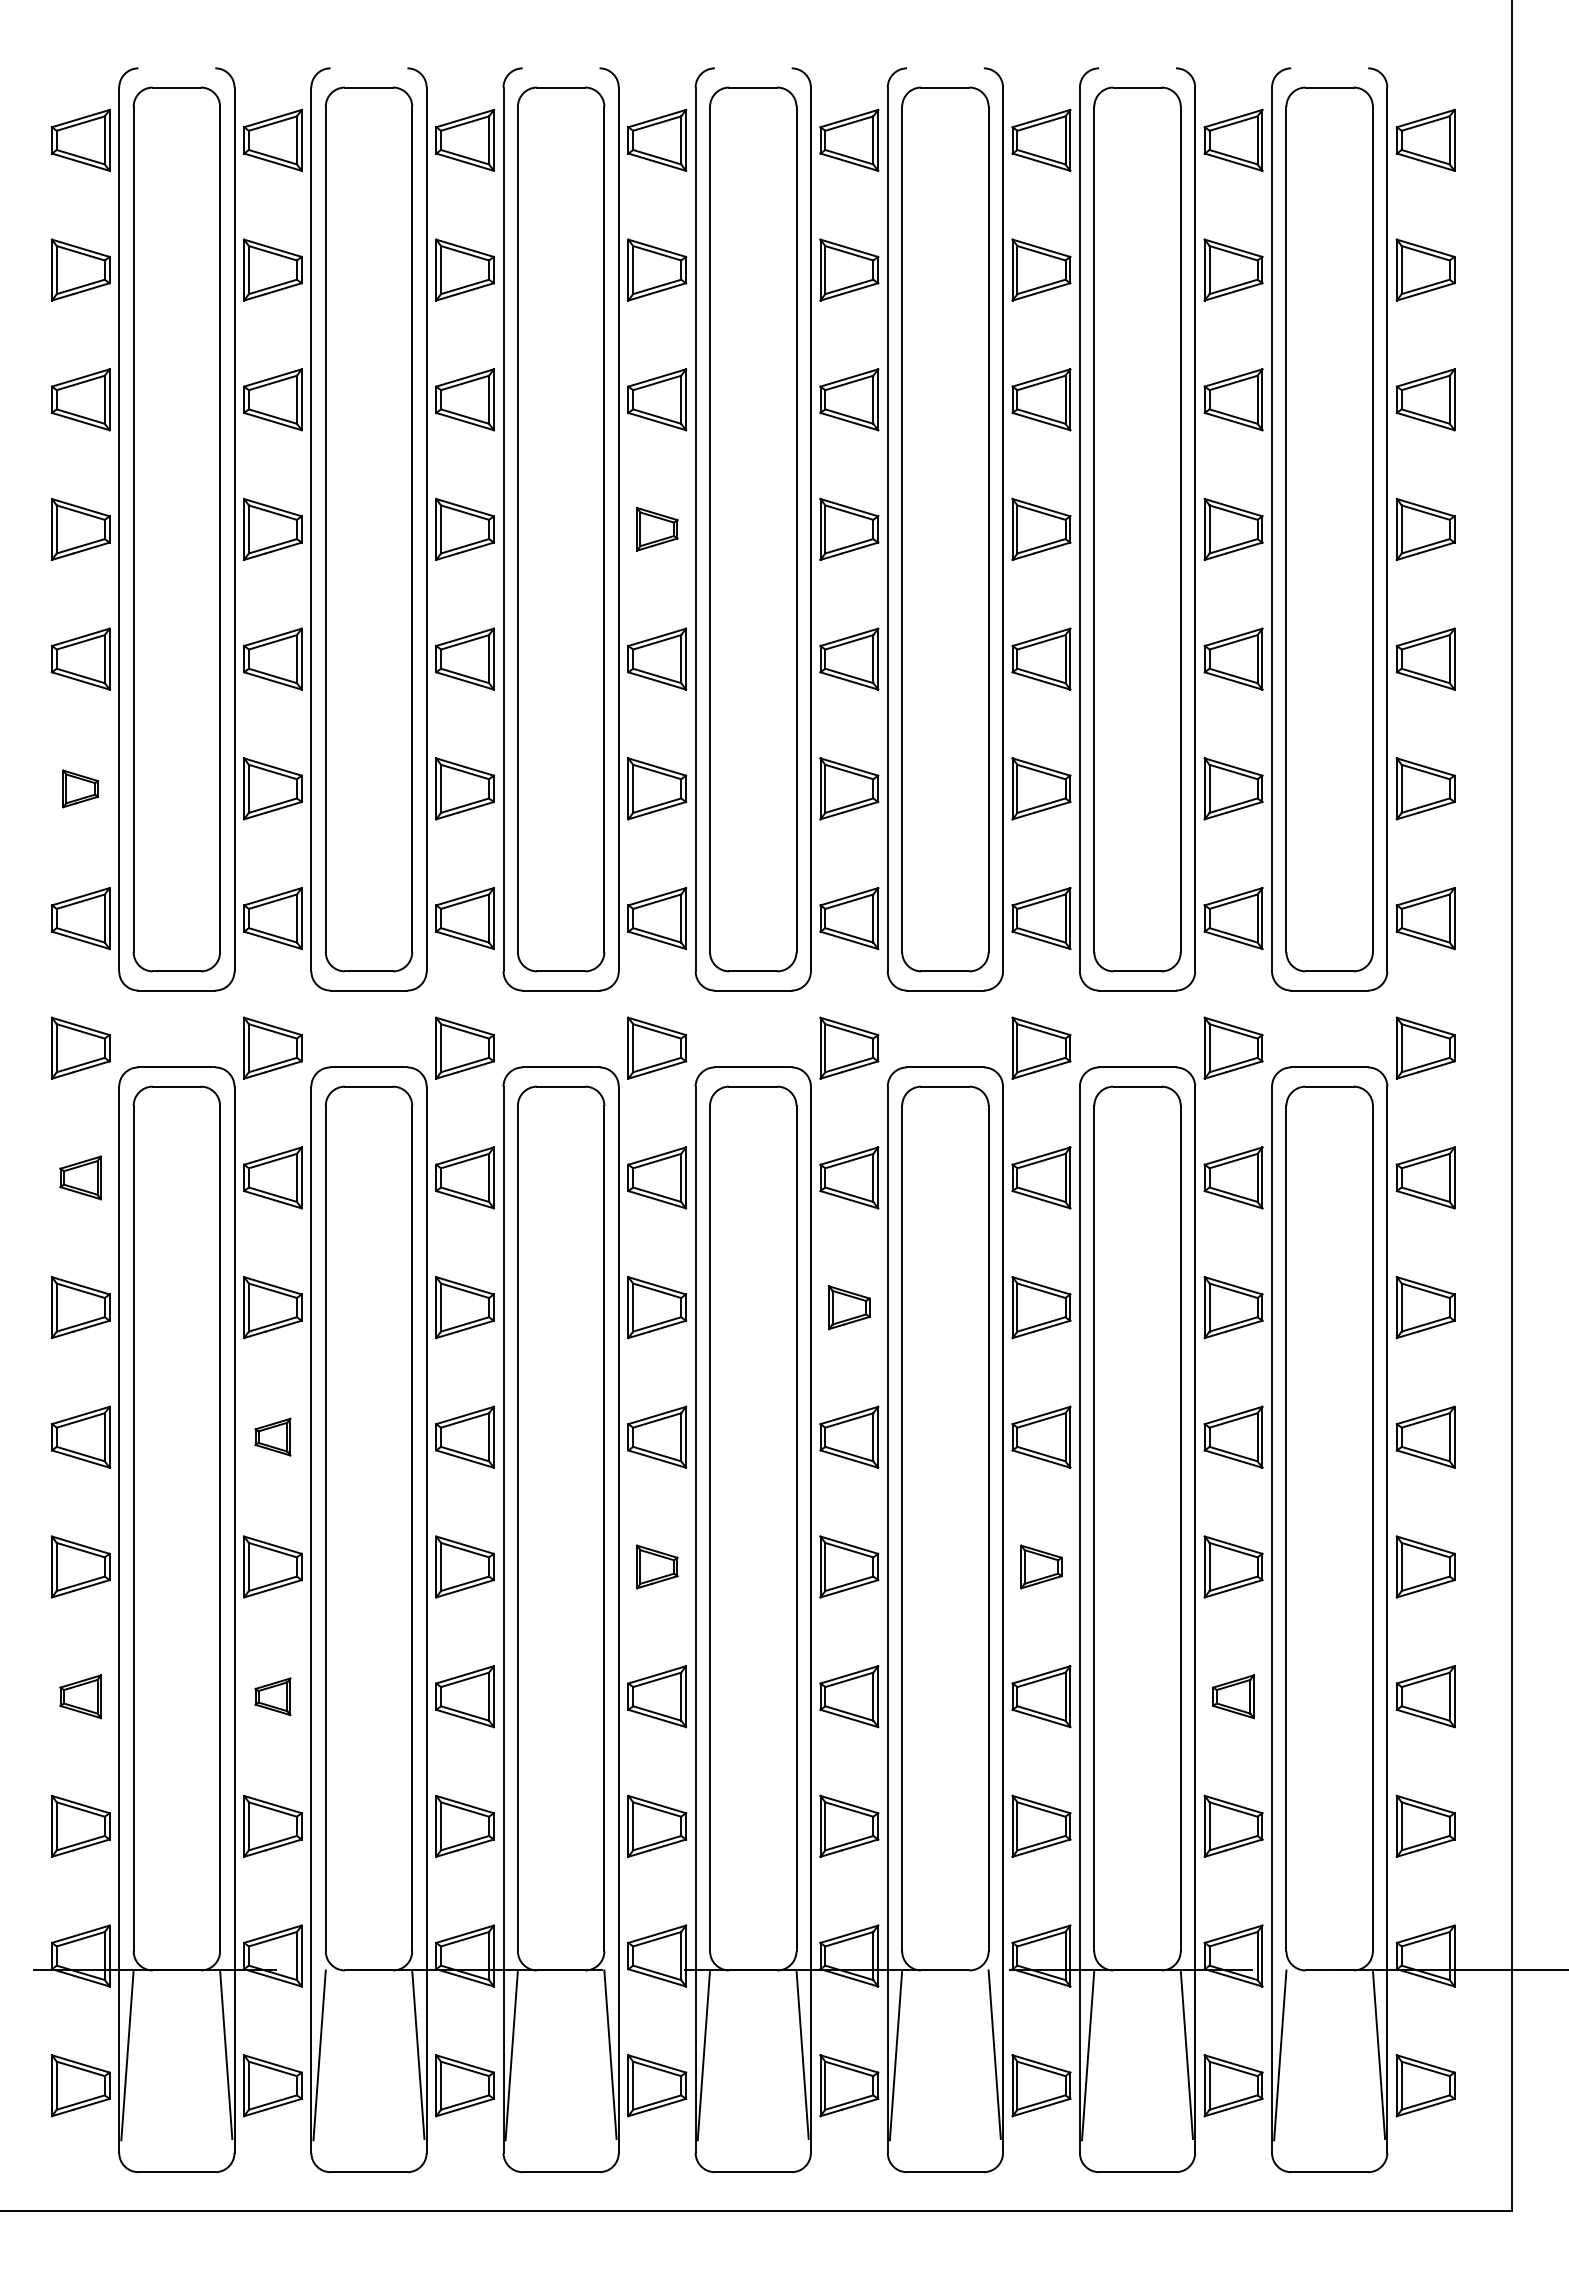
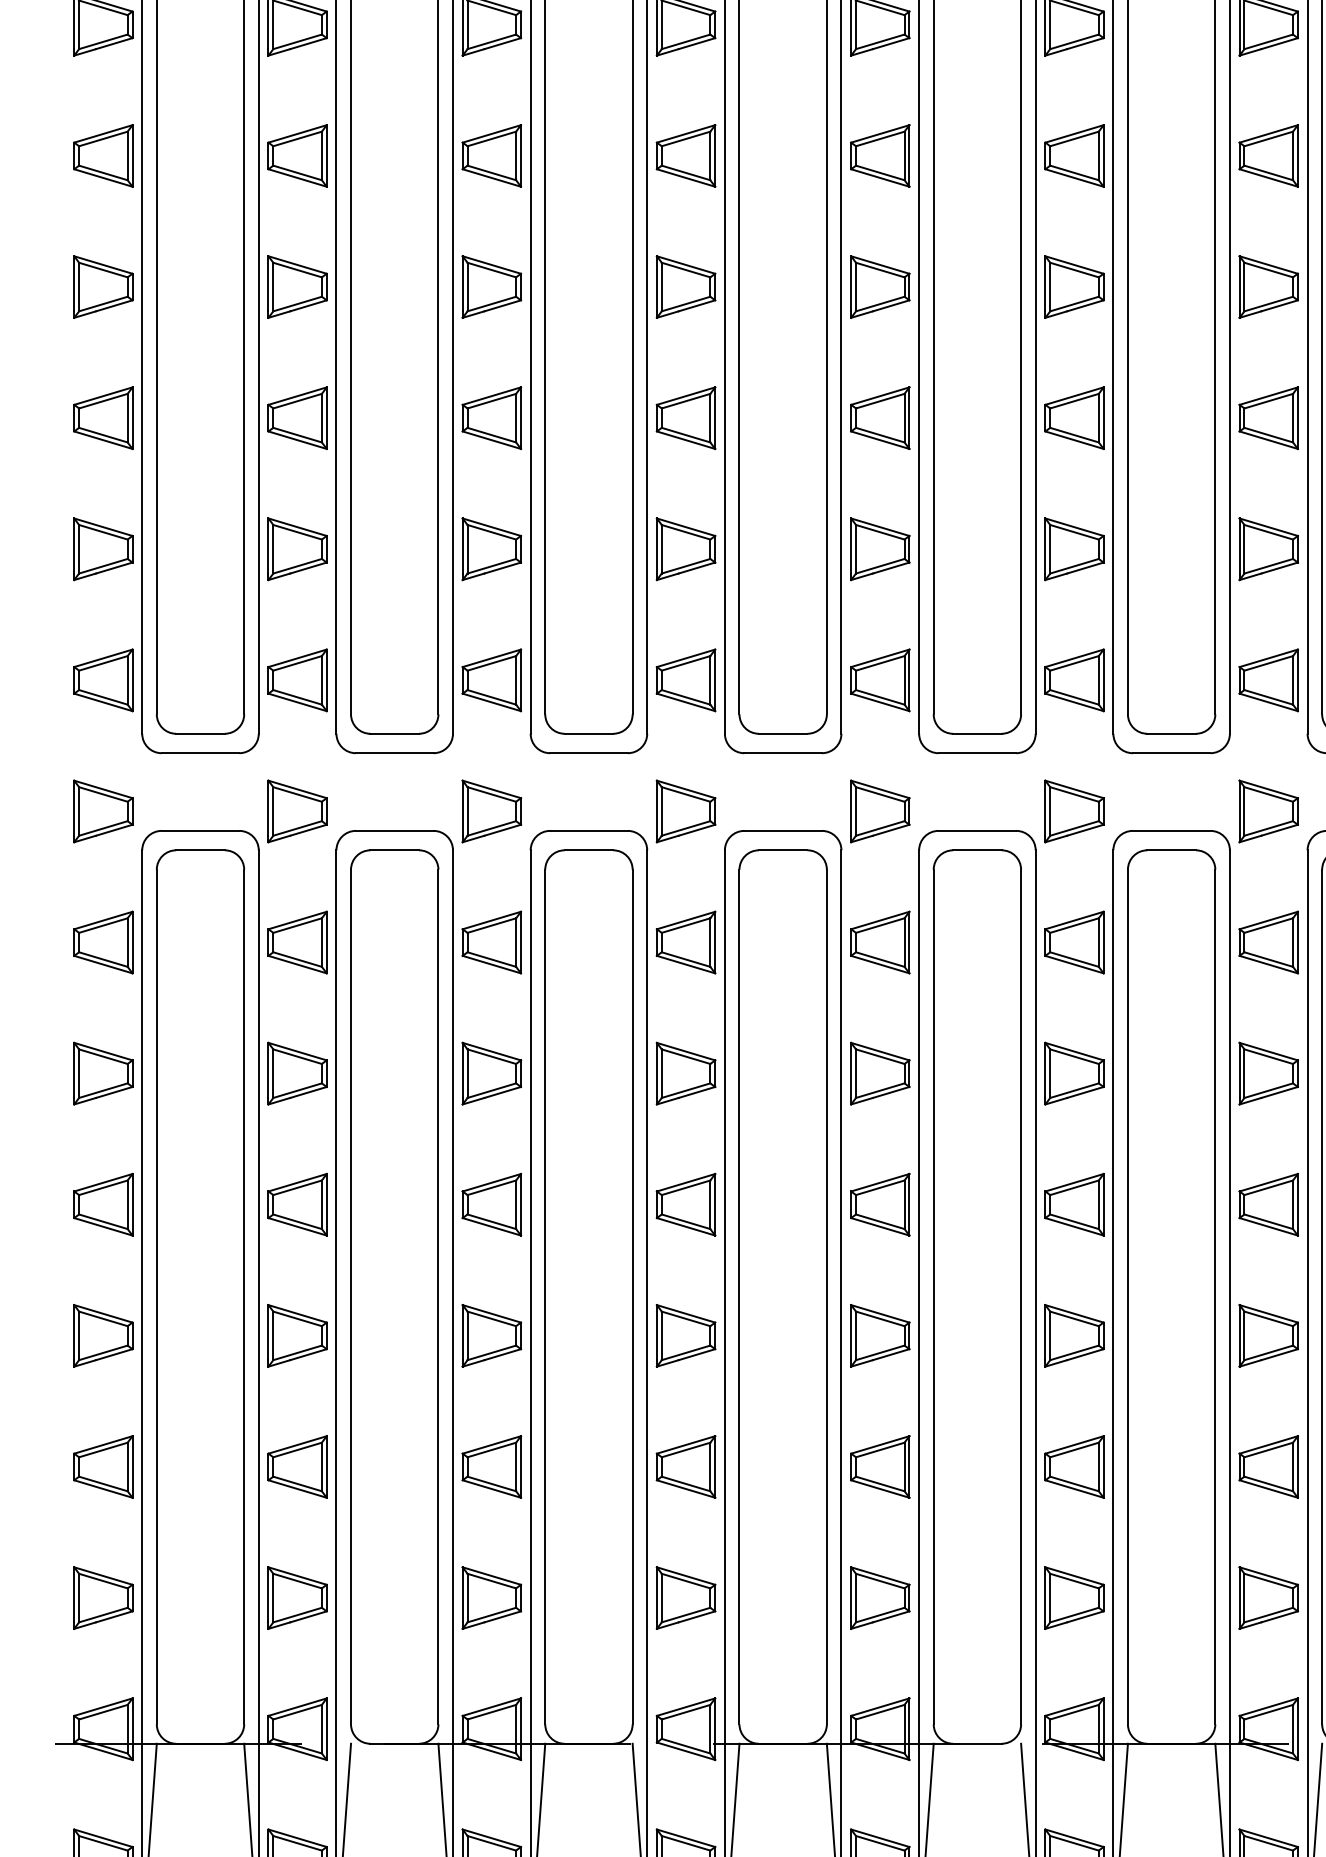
part: (657, 528) -> (686, 286), size x1.43
part: (80, 788) -> (103, 548), size x1.67
part: (80, 1177) -> (103, 942), size x1.43
part: (849, 1307) -> (880, 1073), size x1.43
part: (272, 1436) -> (297, 1203), size x1.67
part: (657, 1566) -> (686, 1335), size x1.43
part: (1041, 1566) -> (1074, 1335), size x1.43
part: (80, 1696) -> (103, 1466), size x1.43
part: (272, 1696) -> (297, 1466), size x1.67
part: (1233, 1696) -> (1268, 1466), size x1.43

